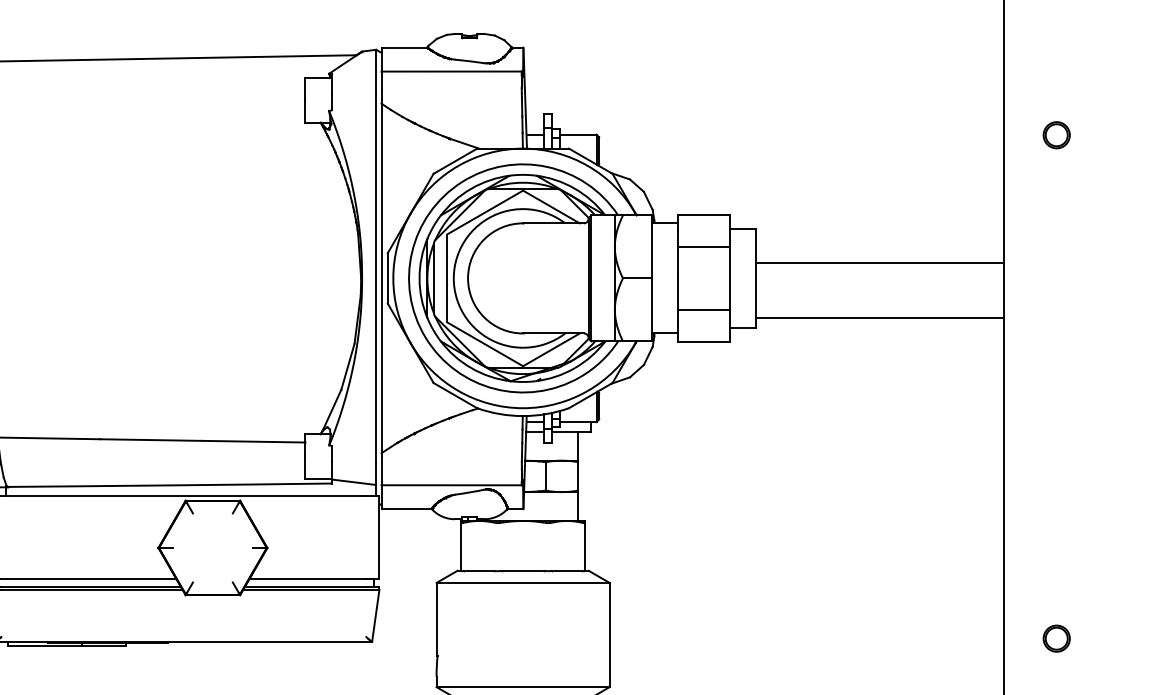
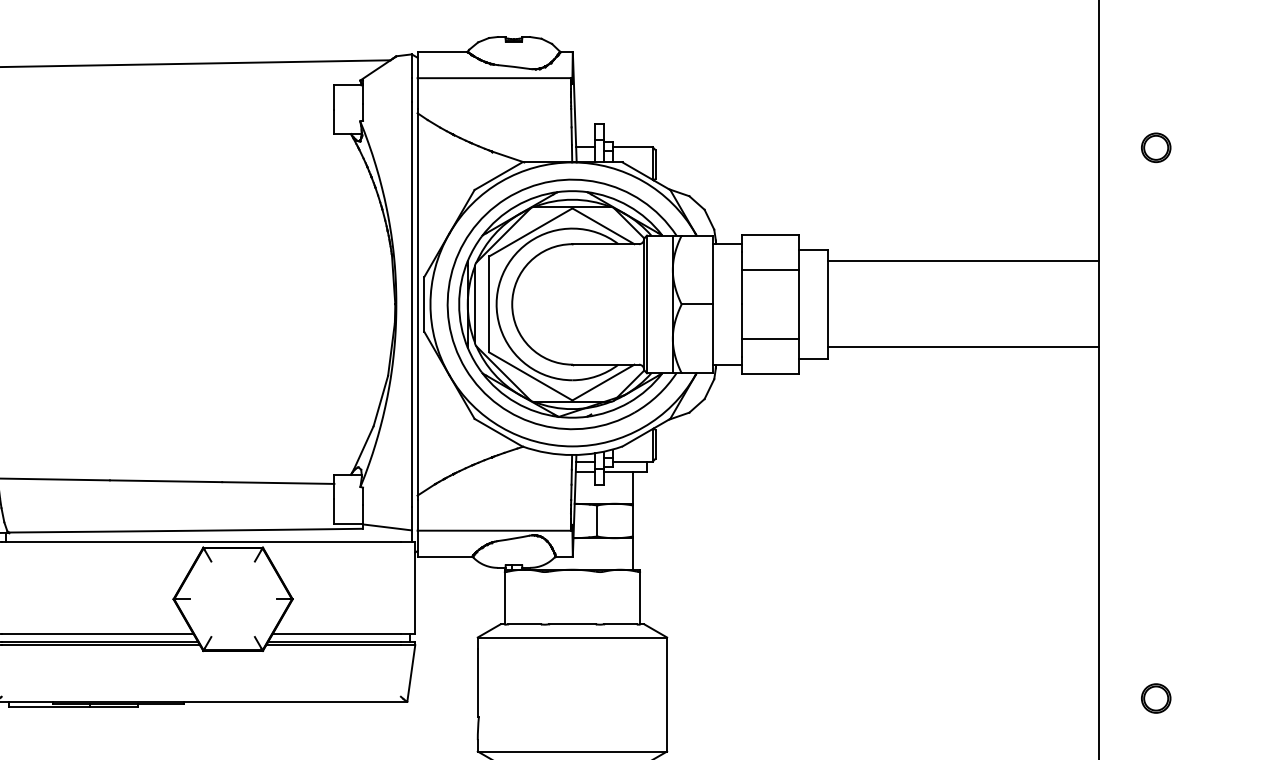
line: (880, 263) -> (963, 261), moved

